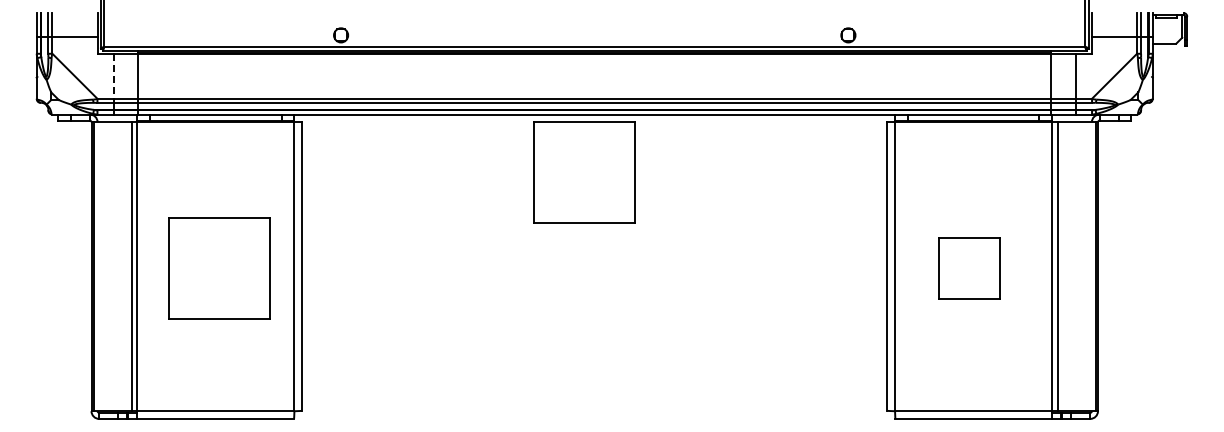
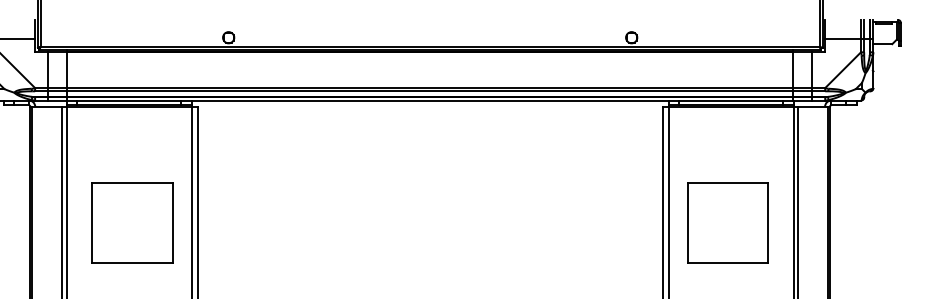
line: (113, 76) -> (47, 70), dashed -> solid
part: (584, 172) -> (422, 146), removed
part: (969, 268) -> (727, 222), size x1.67

